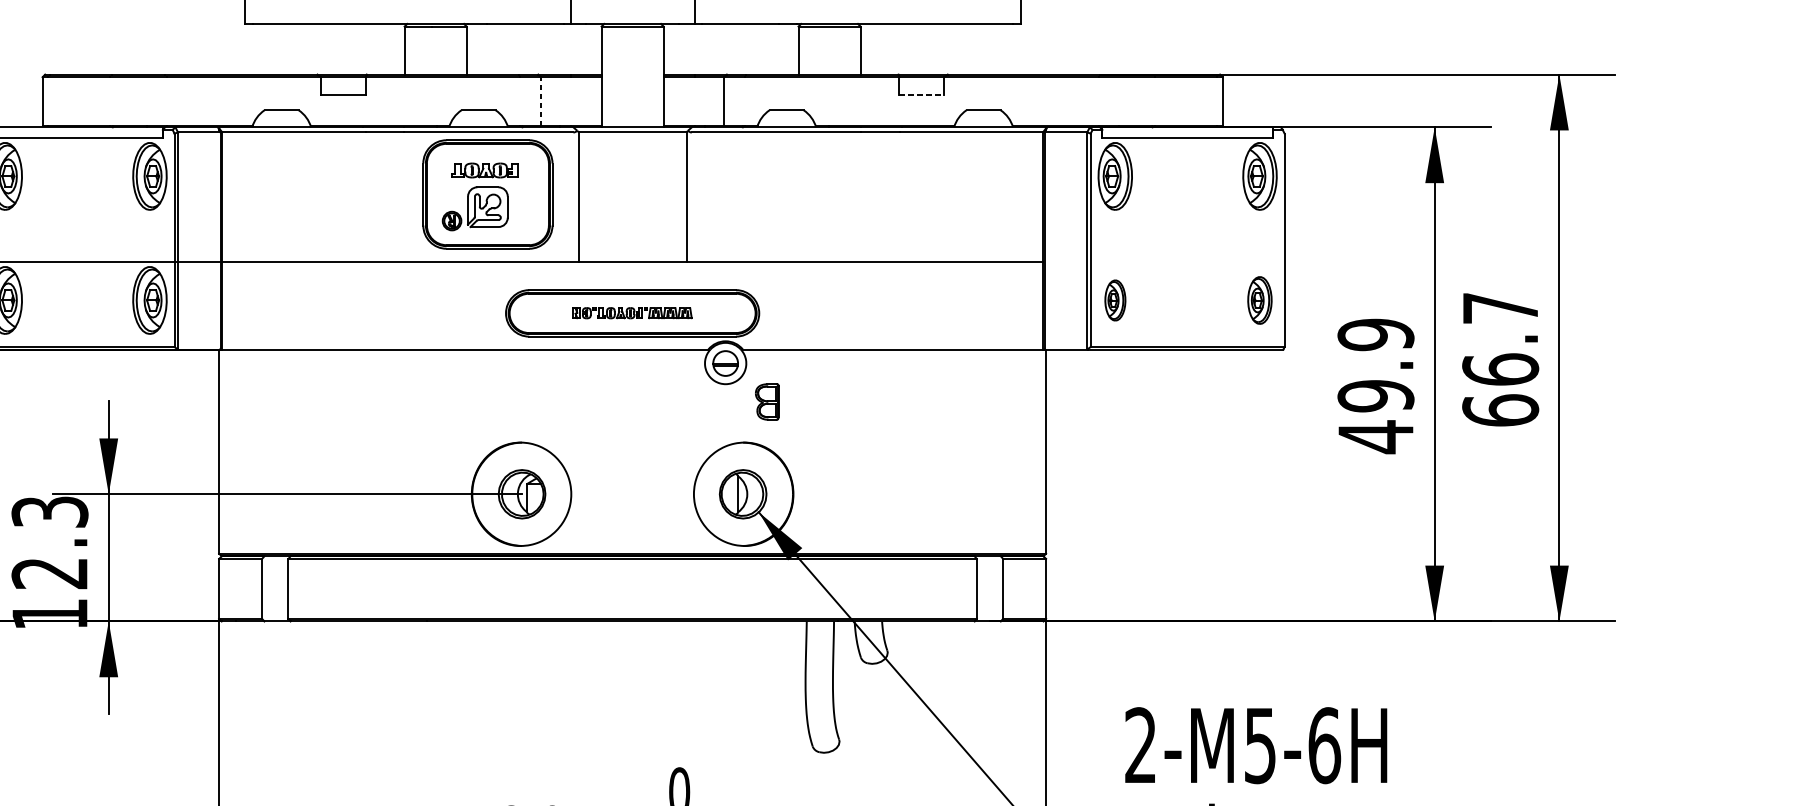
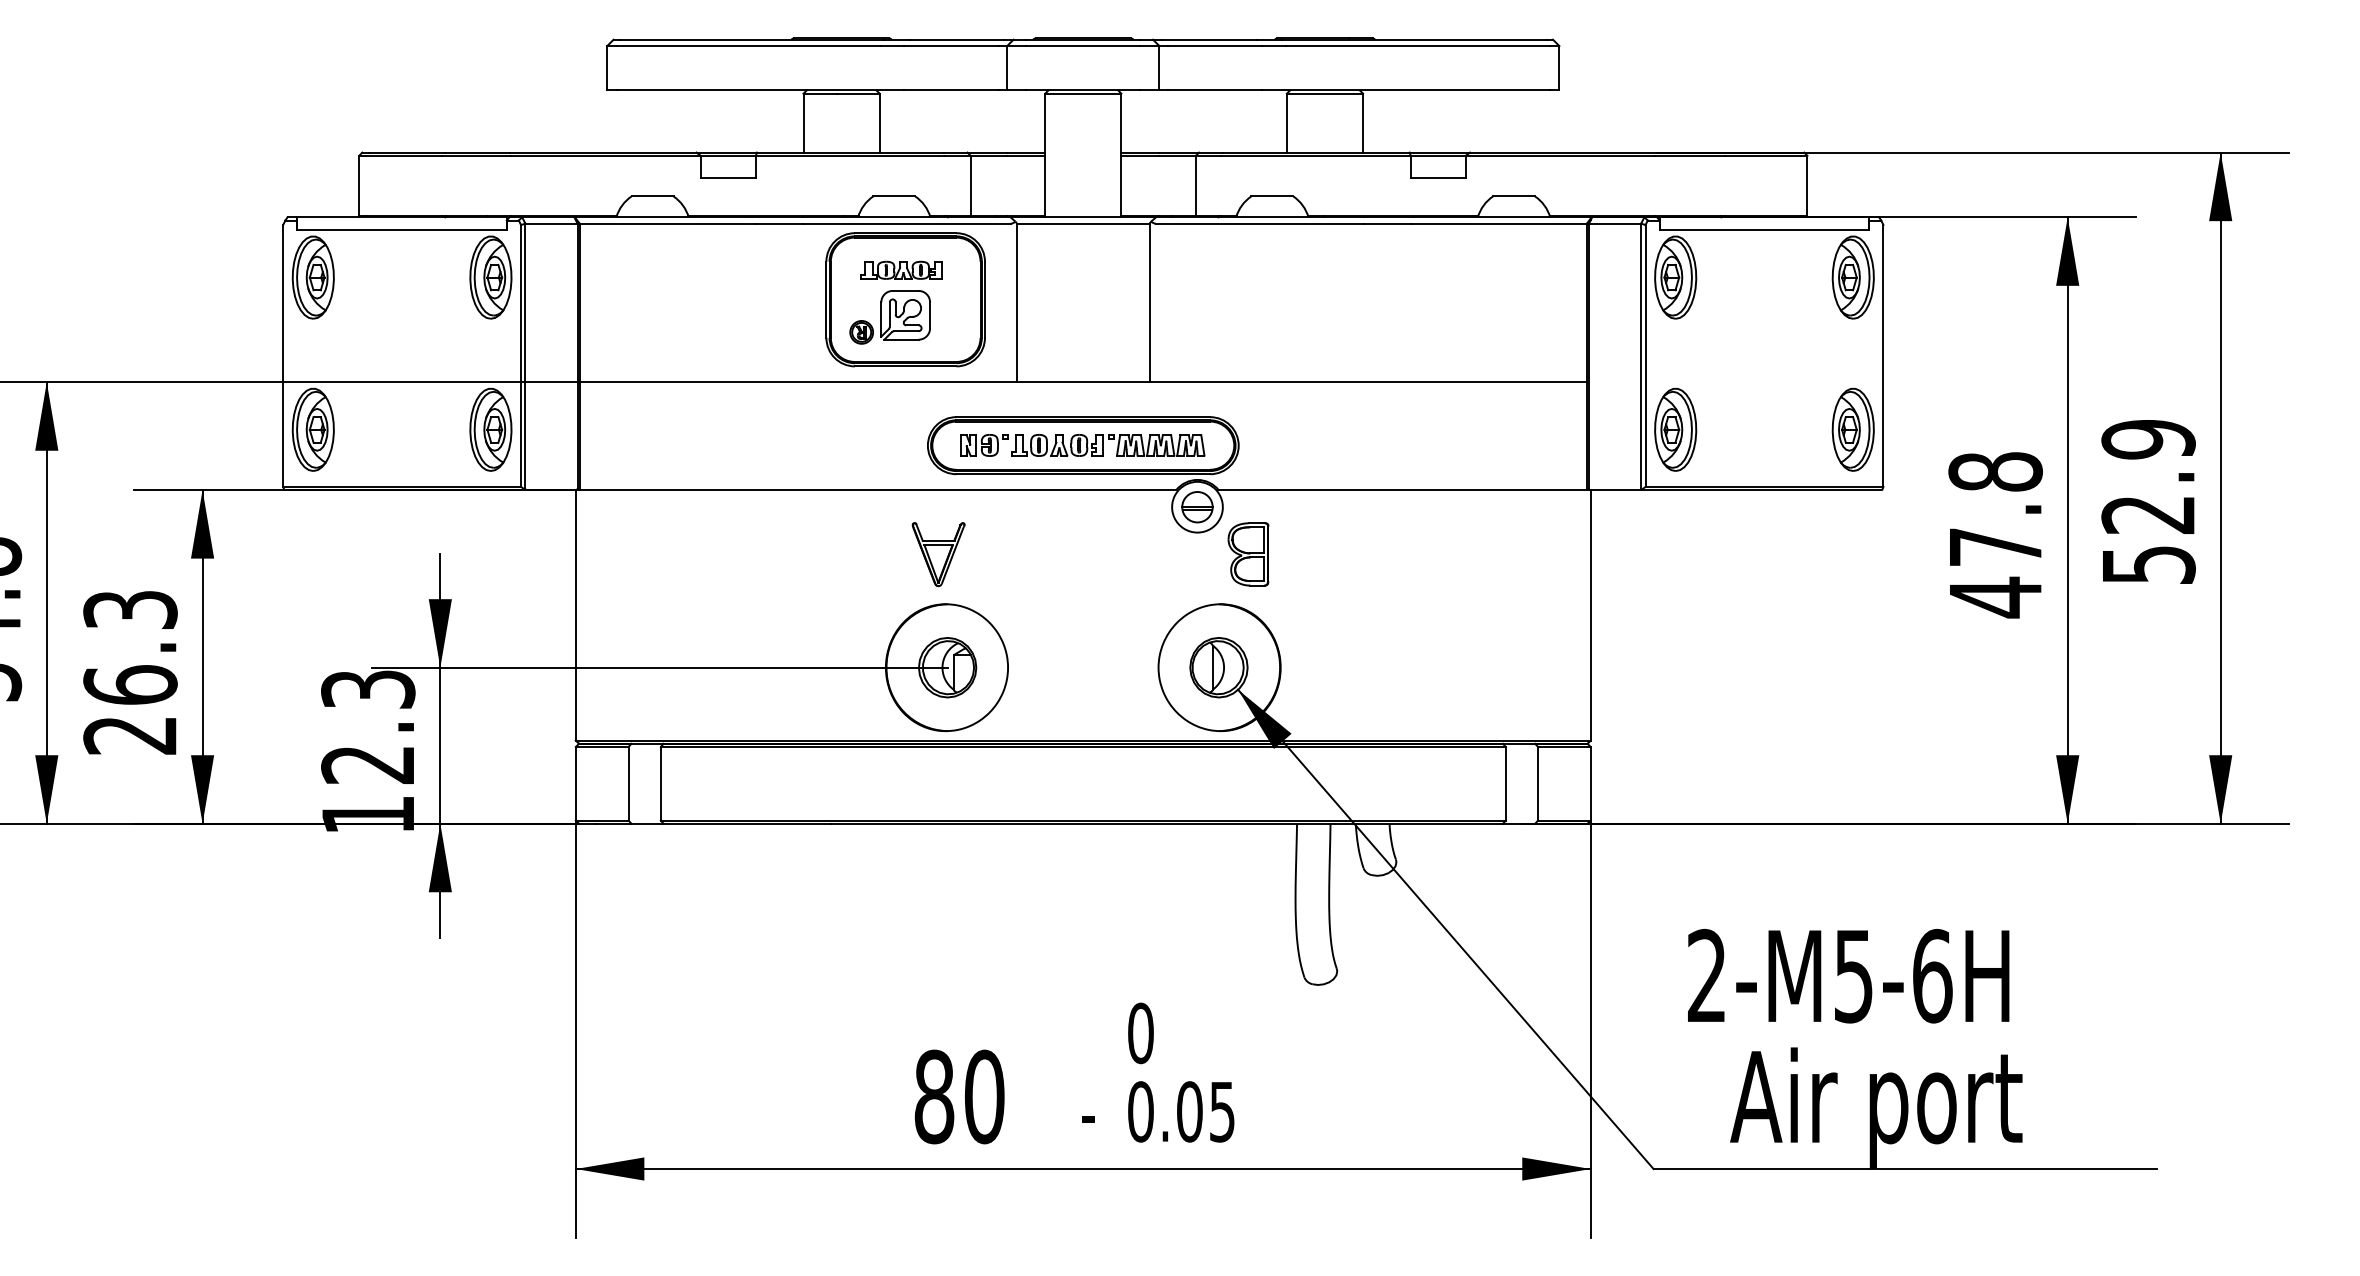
line: (922, 95) -> (1438, 178), dashed -> solid
line: (540, 101) -> (970, 185), dashed -> solid
part: (1115, 300) -> (1675, 429), size x1.67
part: (1259, 300) -> (1852, 429), size x1.43
part: (631, 313) -> (1082, 445), size x1.67
text: (1500, 359) -> (2148, 502), 66.7 -> 52.9
text: (1375, 365) -> (1995, 509), 49.9 -> 47.8
part: (514, 402) -> (938, 554), added
part: (767, 402) -> (1248, 554), size x1.43

